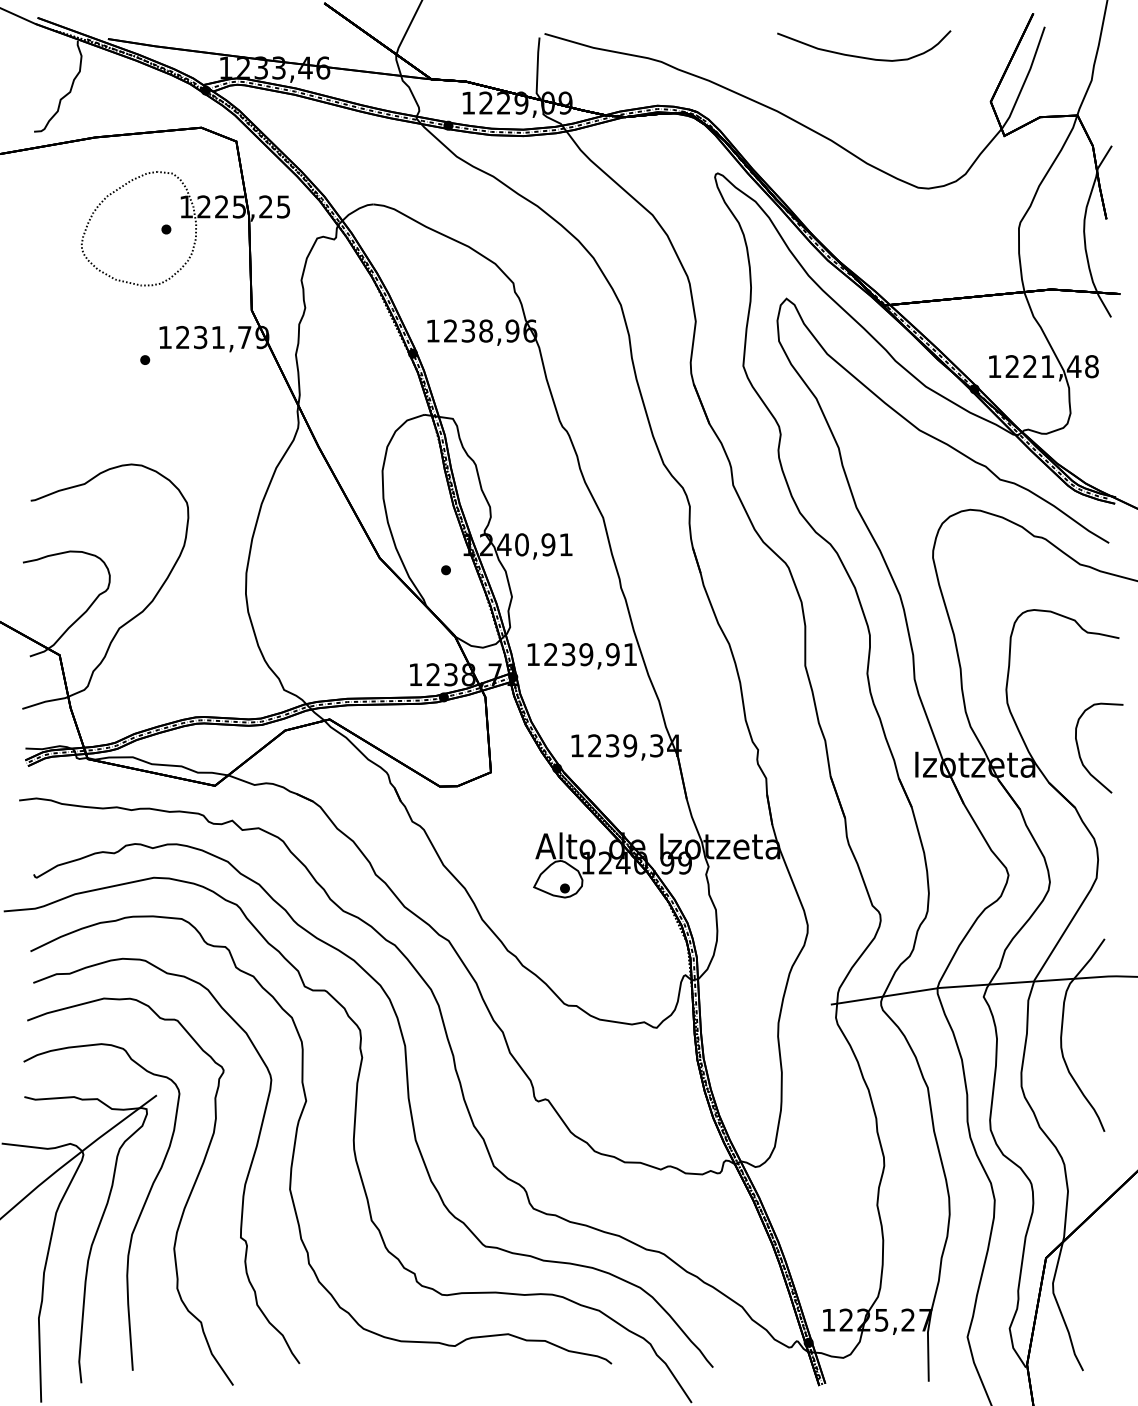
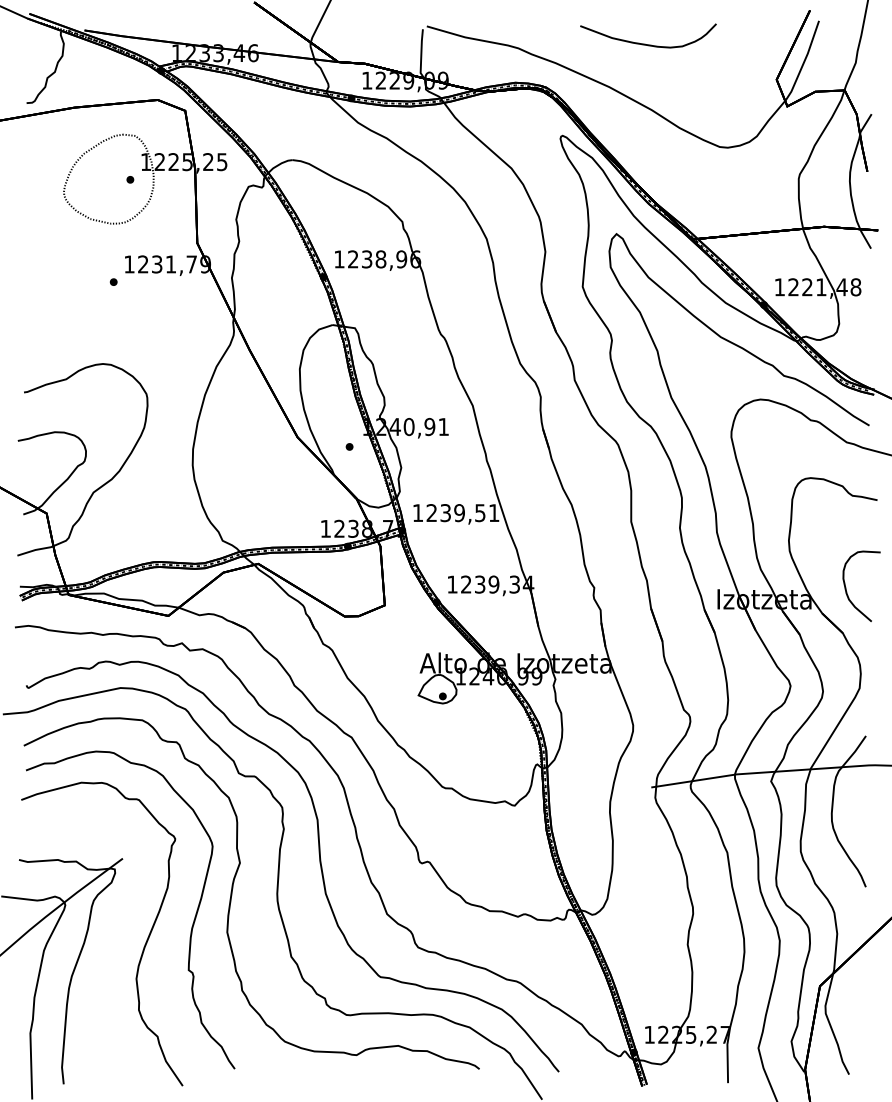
curve: (863, 56) -> (647, 44), moved
text: (612, 654) -> (480, 512), 1239,91 -> 1239,51
curve: (137, 1218) -> (107, 955), removed

